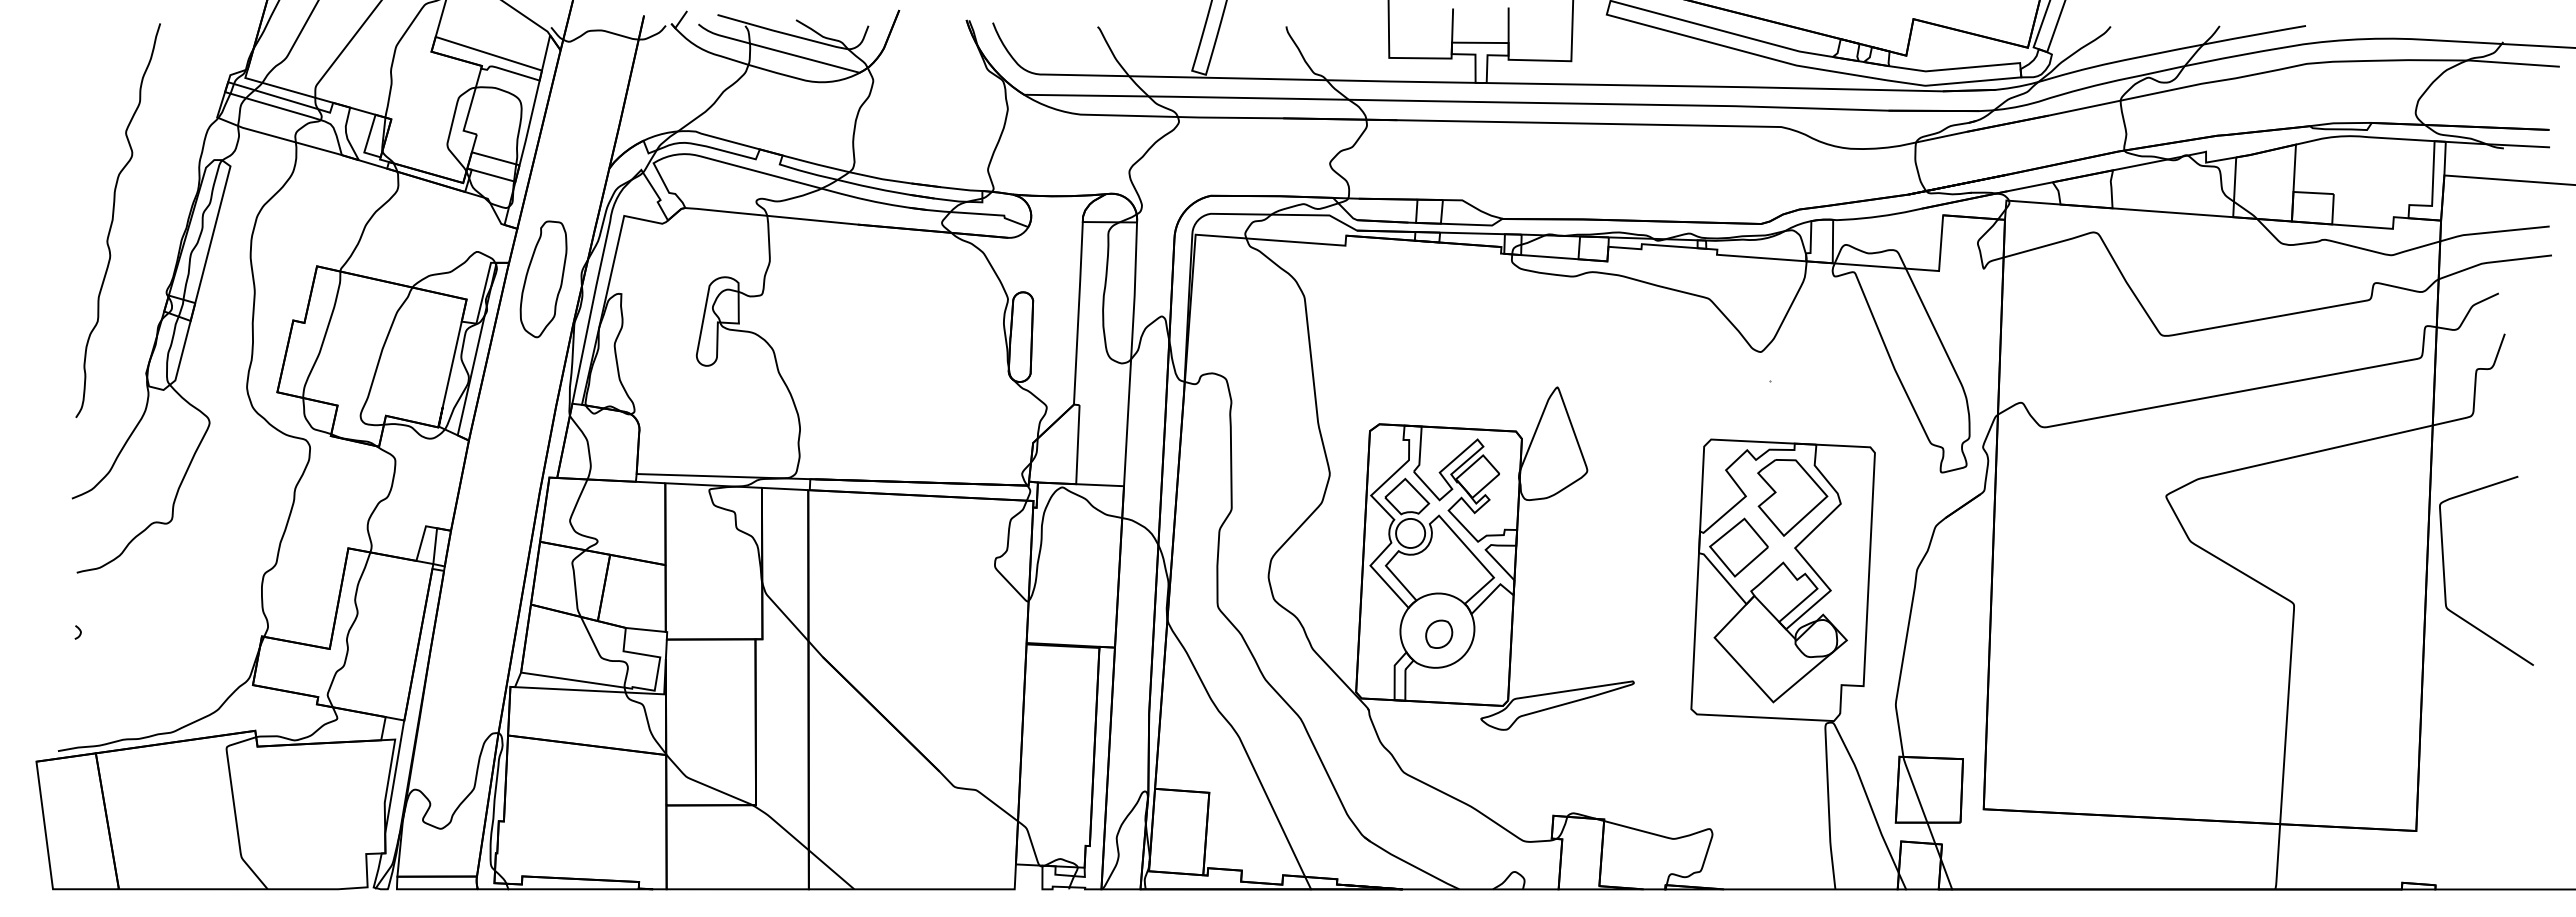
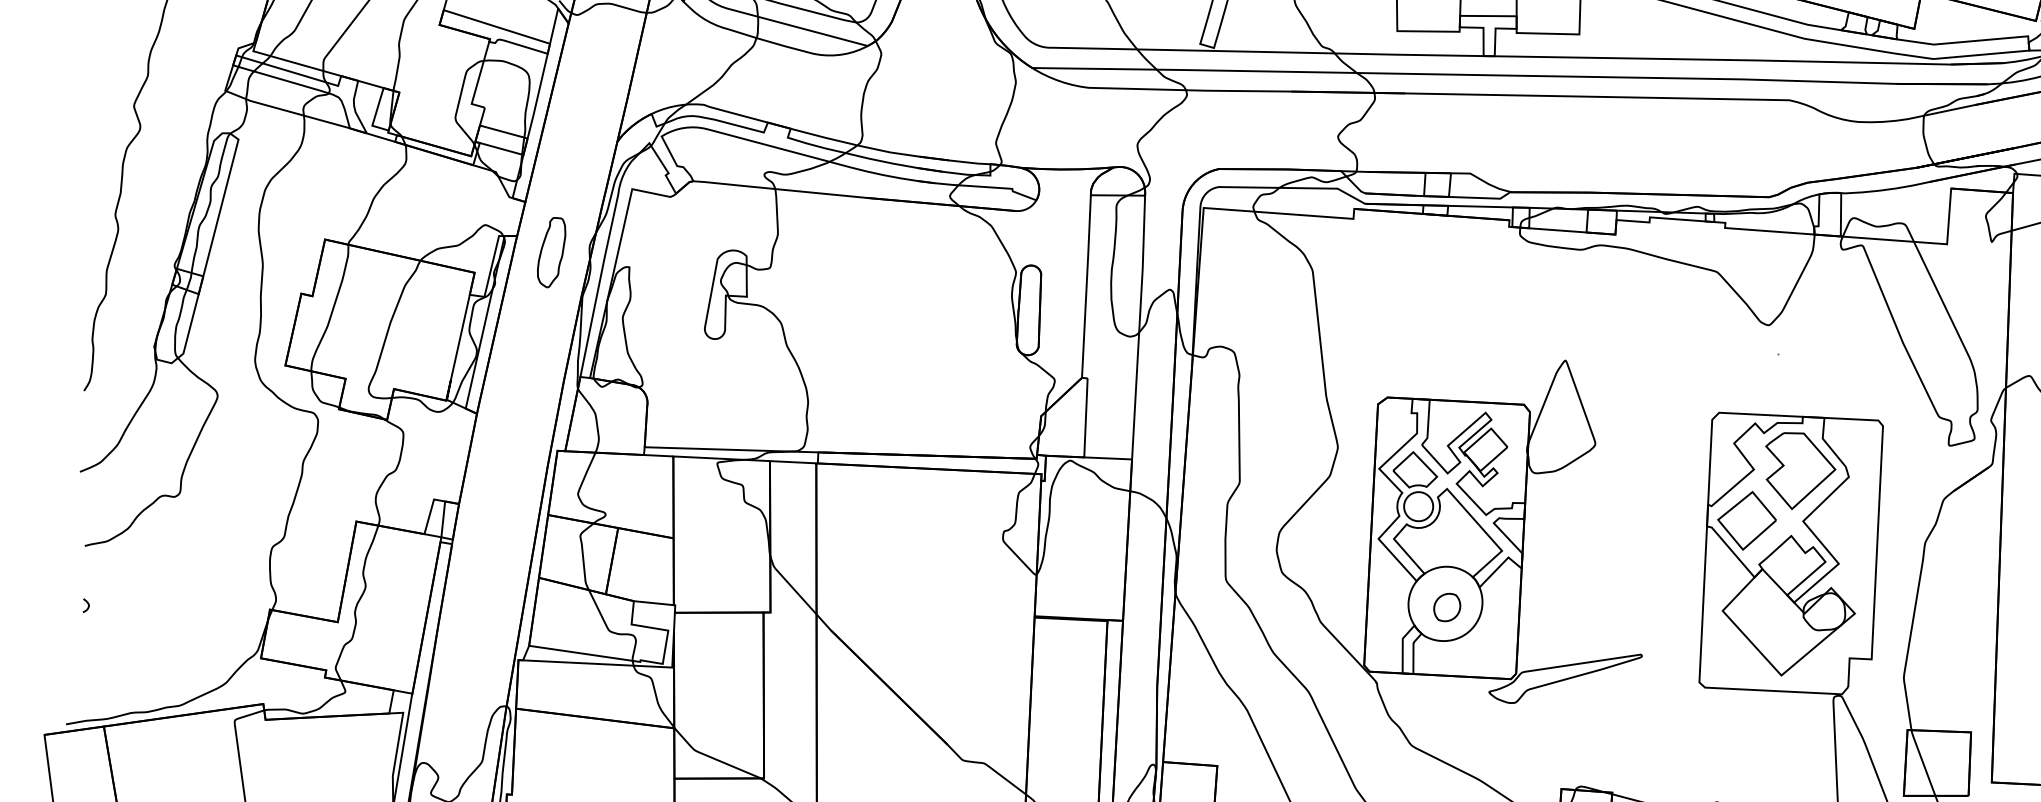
part: (543, 279) -> (551, 252), size x0.6

